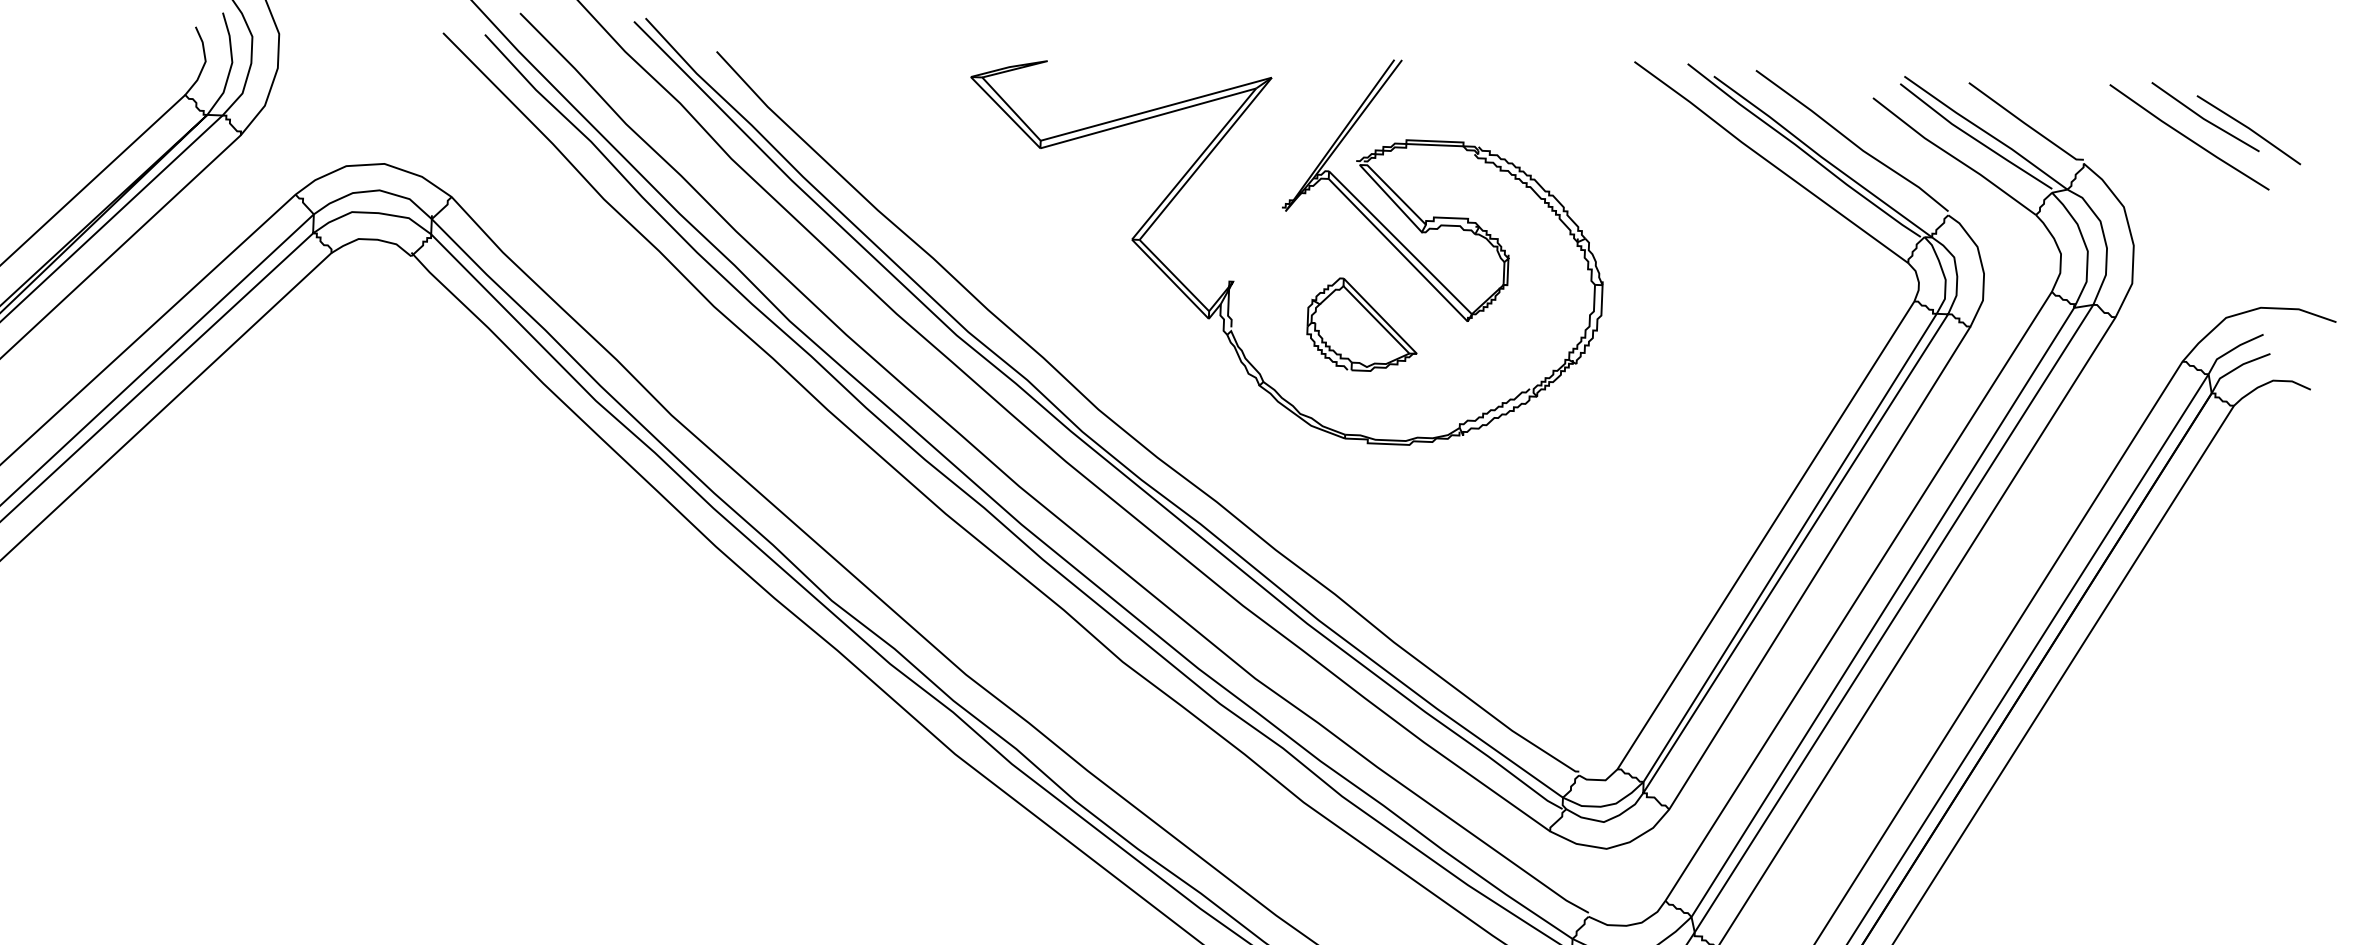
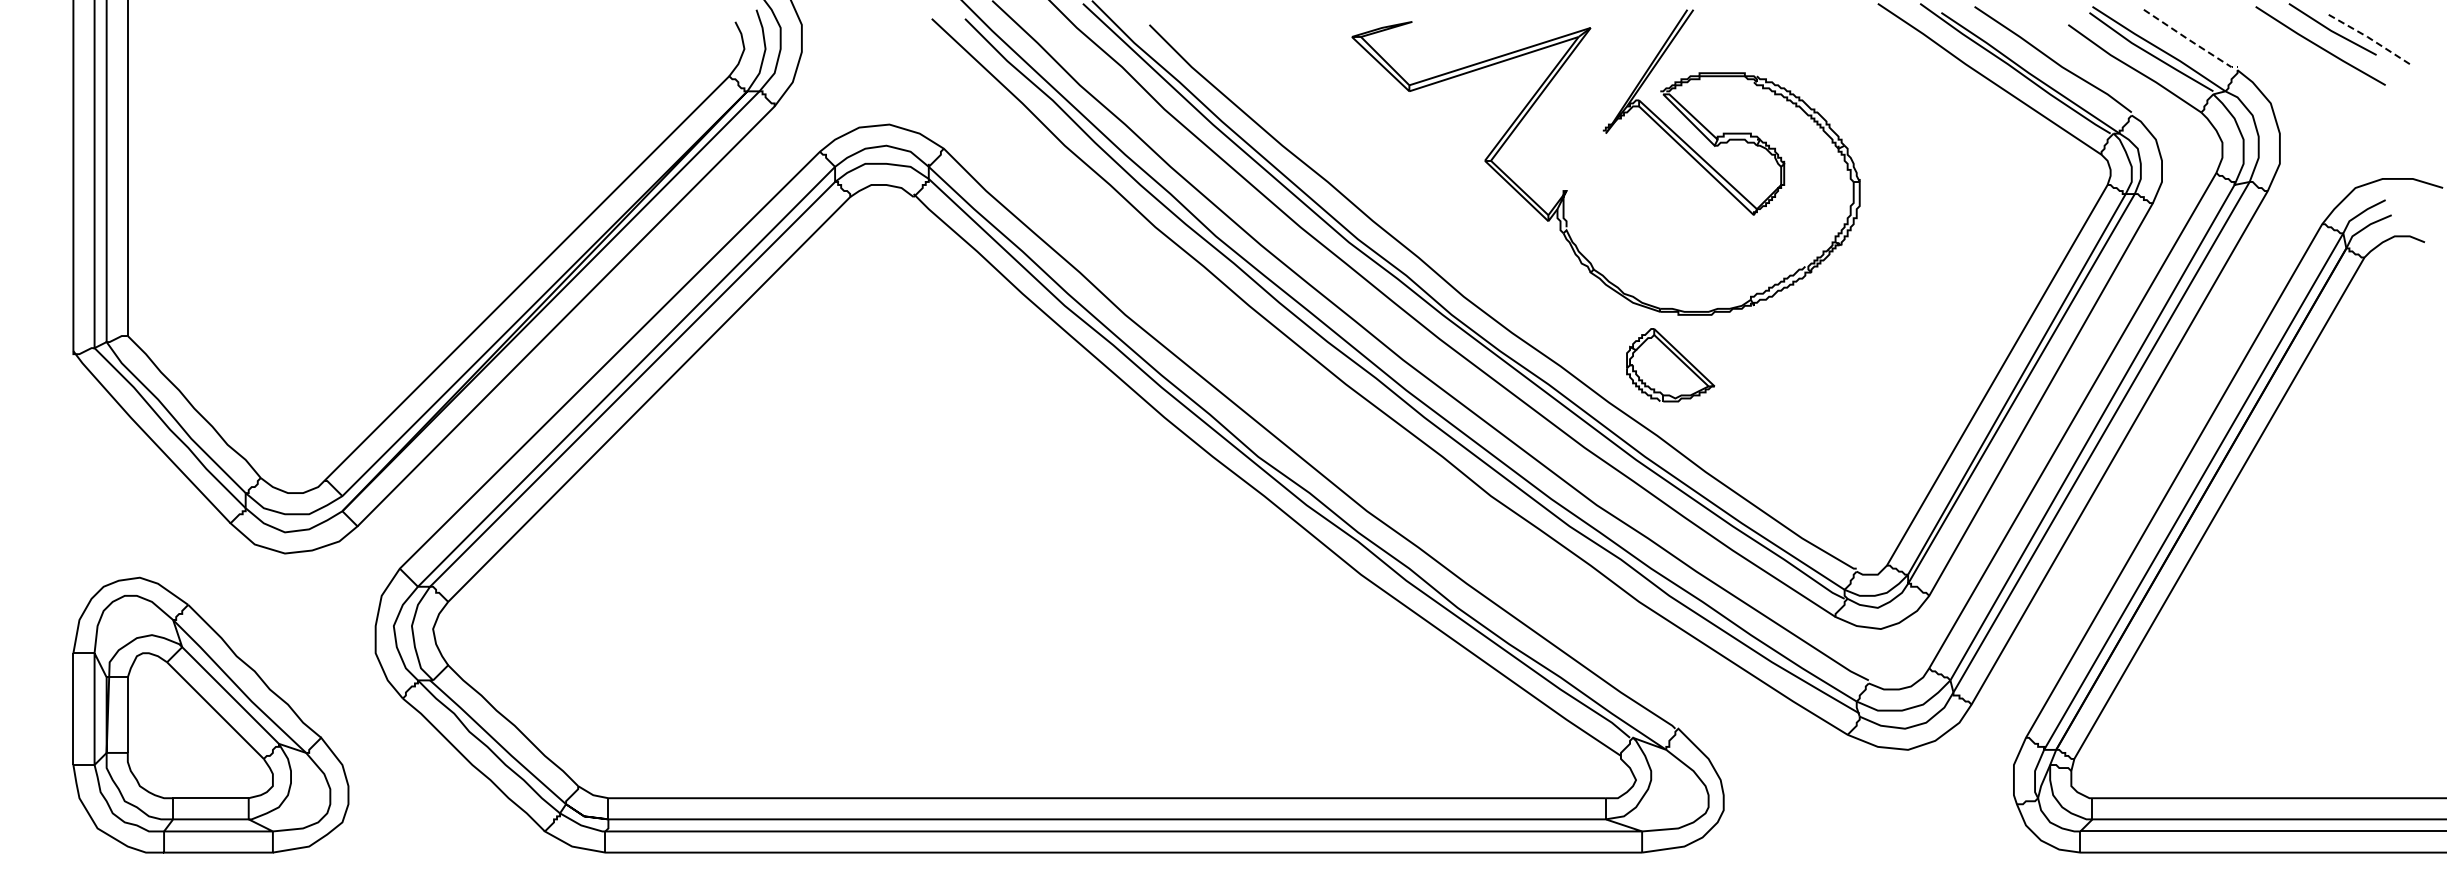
line: (2025, 125) -> (2190, 41), solid -> dashed
line: (2248, 127) -> (2367, 36), solid -> dashed
part: (1362, 325) -> (1670, 365), moved

